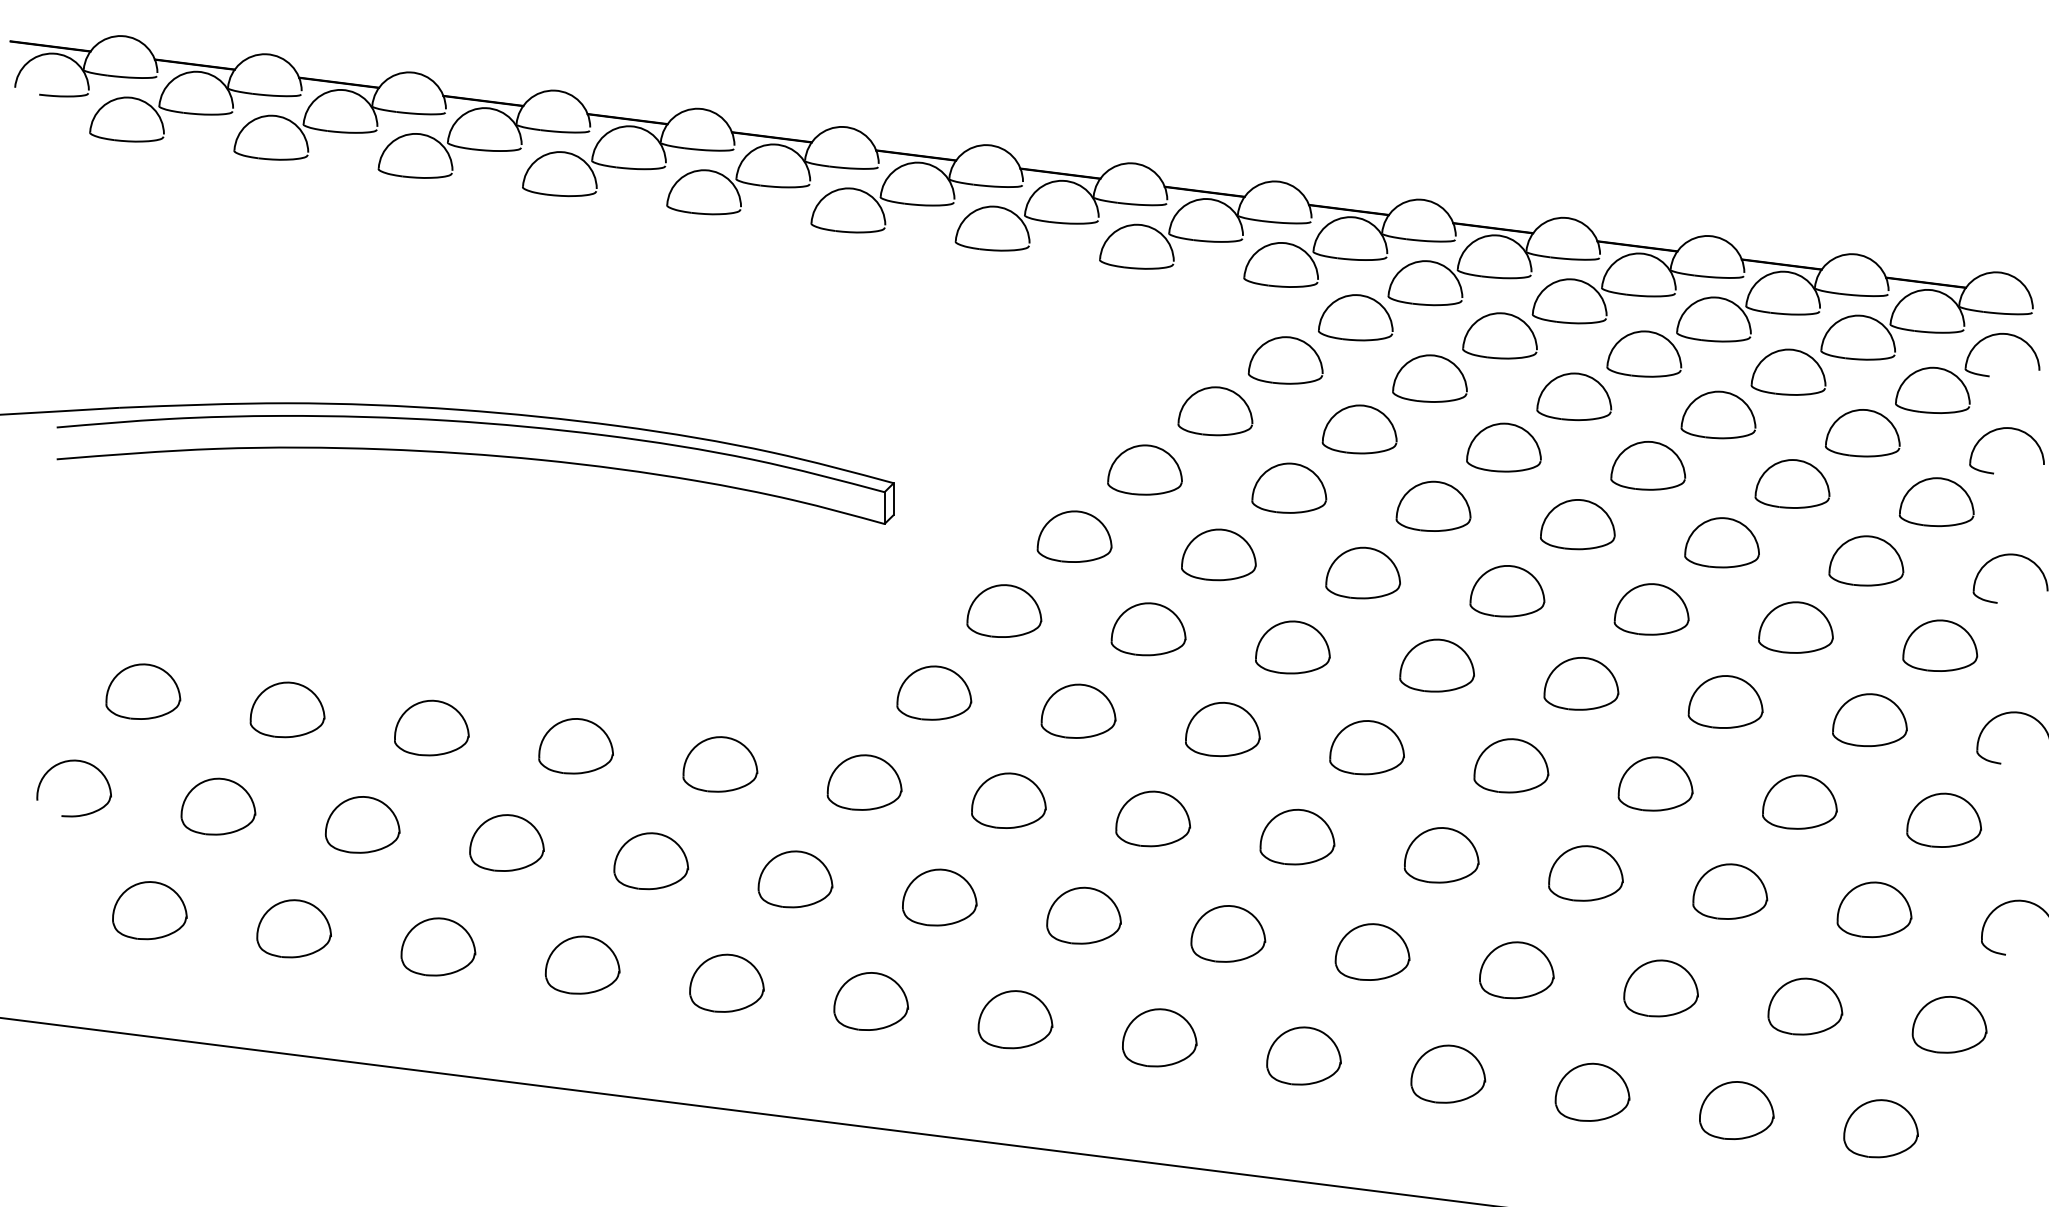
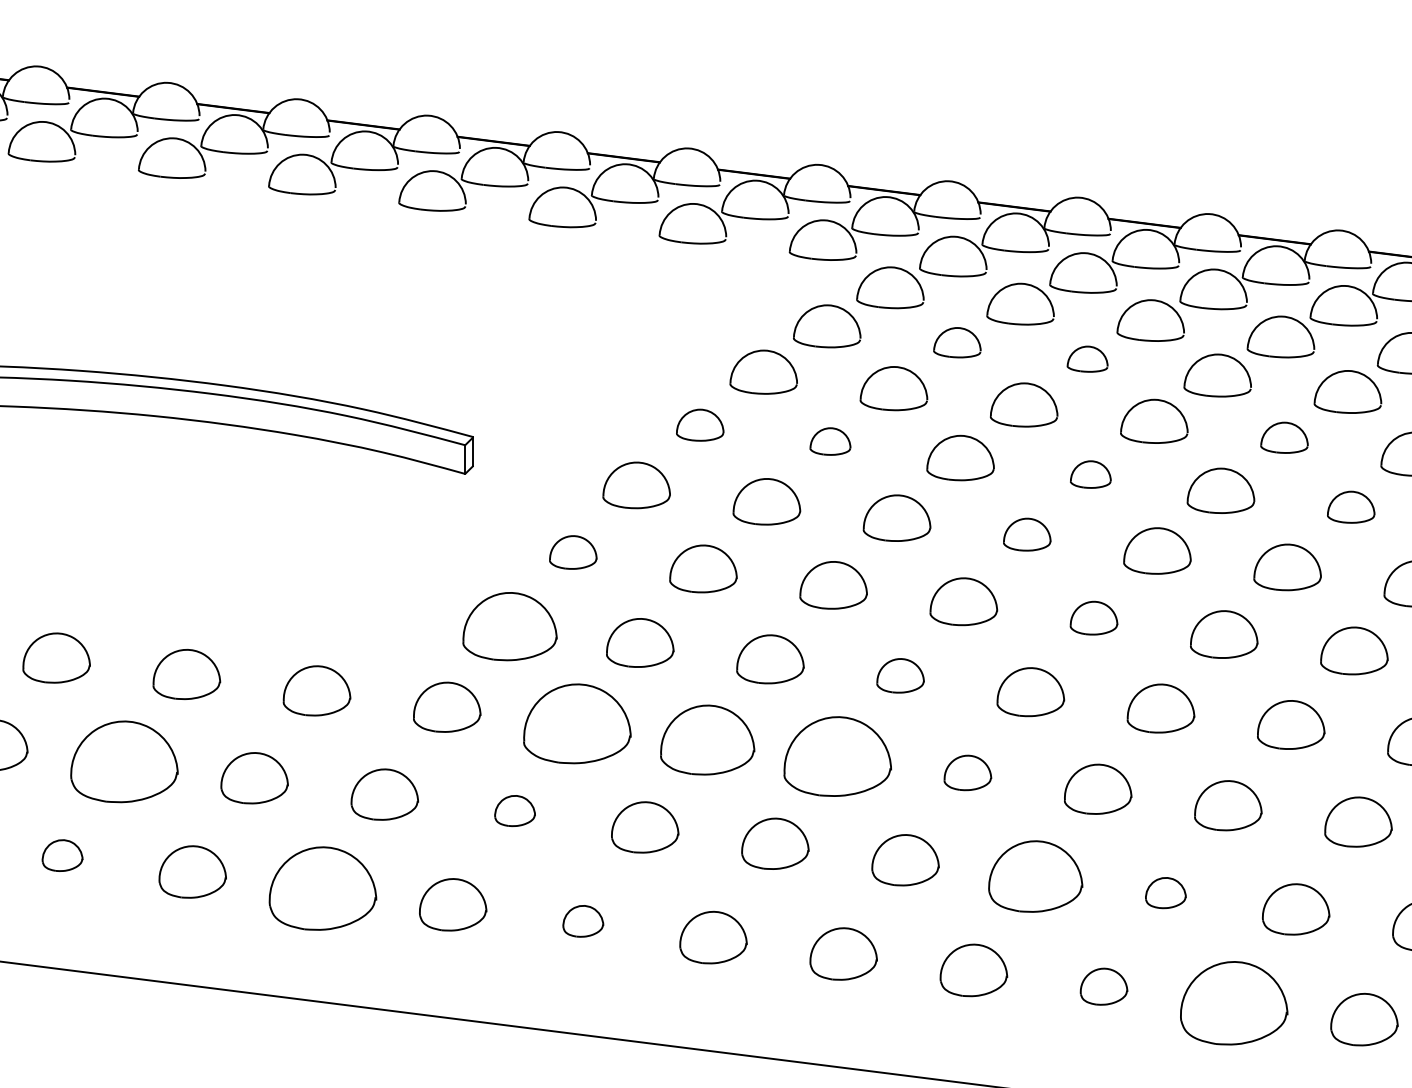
part: (1429, 378) -> (956, 342), size x0.7
part: (1574, 396) -> (1087, 358), size x0.6
part: (1144, 469) -> (699, 424), size x0.7
part: (1792, 483) -> (1284, 437), size x0.7
part: (1289, 487) -> (830, 440), size x0.6
part: (1577, 524) -> (1090, 474), size x0.6
part: (1866, 560) -> (1351, 506), size x0.7
part: (1507, 591) -> (1027, 534), size x0.7
part: (1004, 610) -> (573, 551), size x0.7
part: (1581, 683) -> (1094, 617), size x0.7
part: (934, 692) -> (510, 625), size x1.4
part: (1366, 747) -> (900, 675), size x0.7
part: (1008, 800) -> (577, 723), size x1.6
part: (1152, 818) -> (706, 739), size x1.4
part: (1297, 836) -> (837, 755), size x1.6
part: (506, 842) -> (124, 761), size x1.6
part: (1441, 855) -> (967, 773), size x0.7
part: (939, 897) -> (514, 810), size x0.6
part: (438, 946) -> (62, 855), size x0.6
part: (1516, 970) -> (1035, 876), size x1.4
part: (726, 982) -> (322, 887), size x1.6
part: (1660, 988) -> (1165, 893), size x0.6
part: (1015, 1019) -> (583, 921), size x0.6
part: (1592, 1091) -> (1104, 986), size x0.7
part: (1736, 1110) -> (1233, 1003), size x1.6

